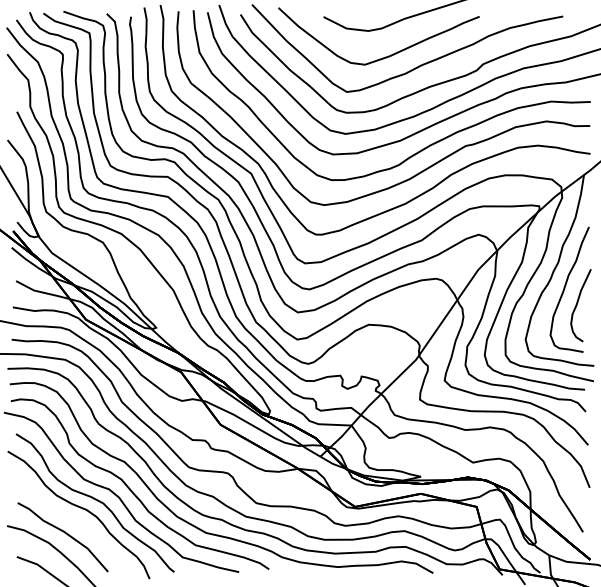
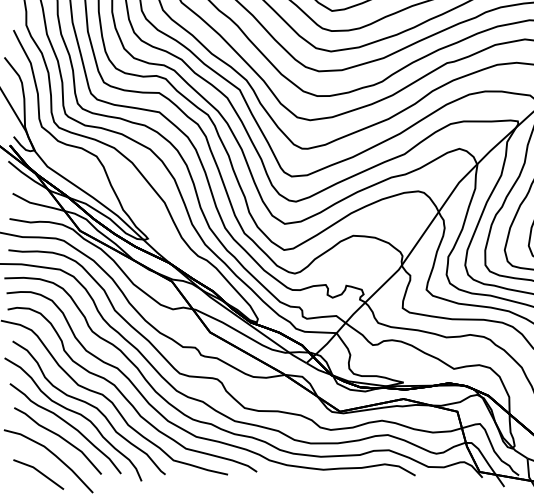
curve: (73, 520) -> (68, 424), added

